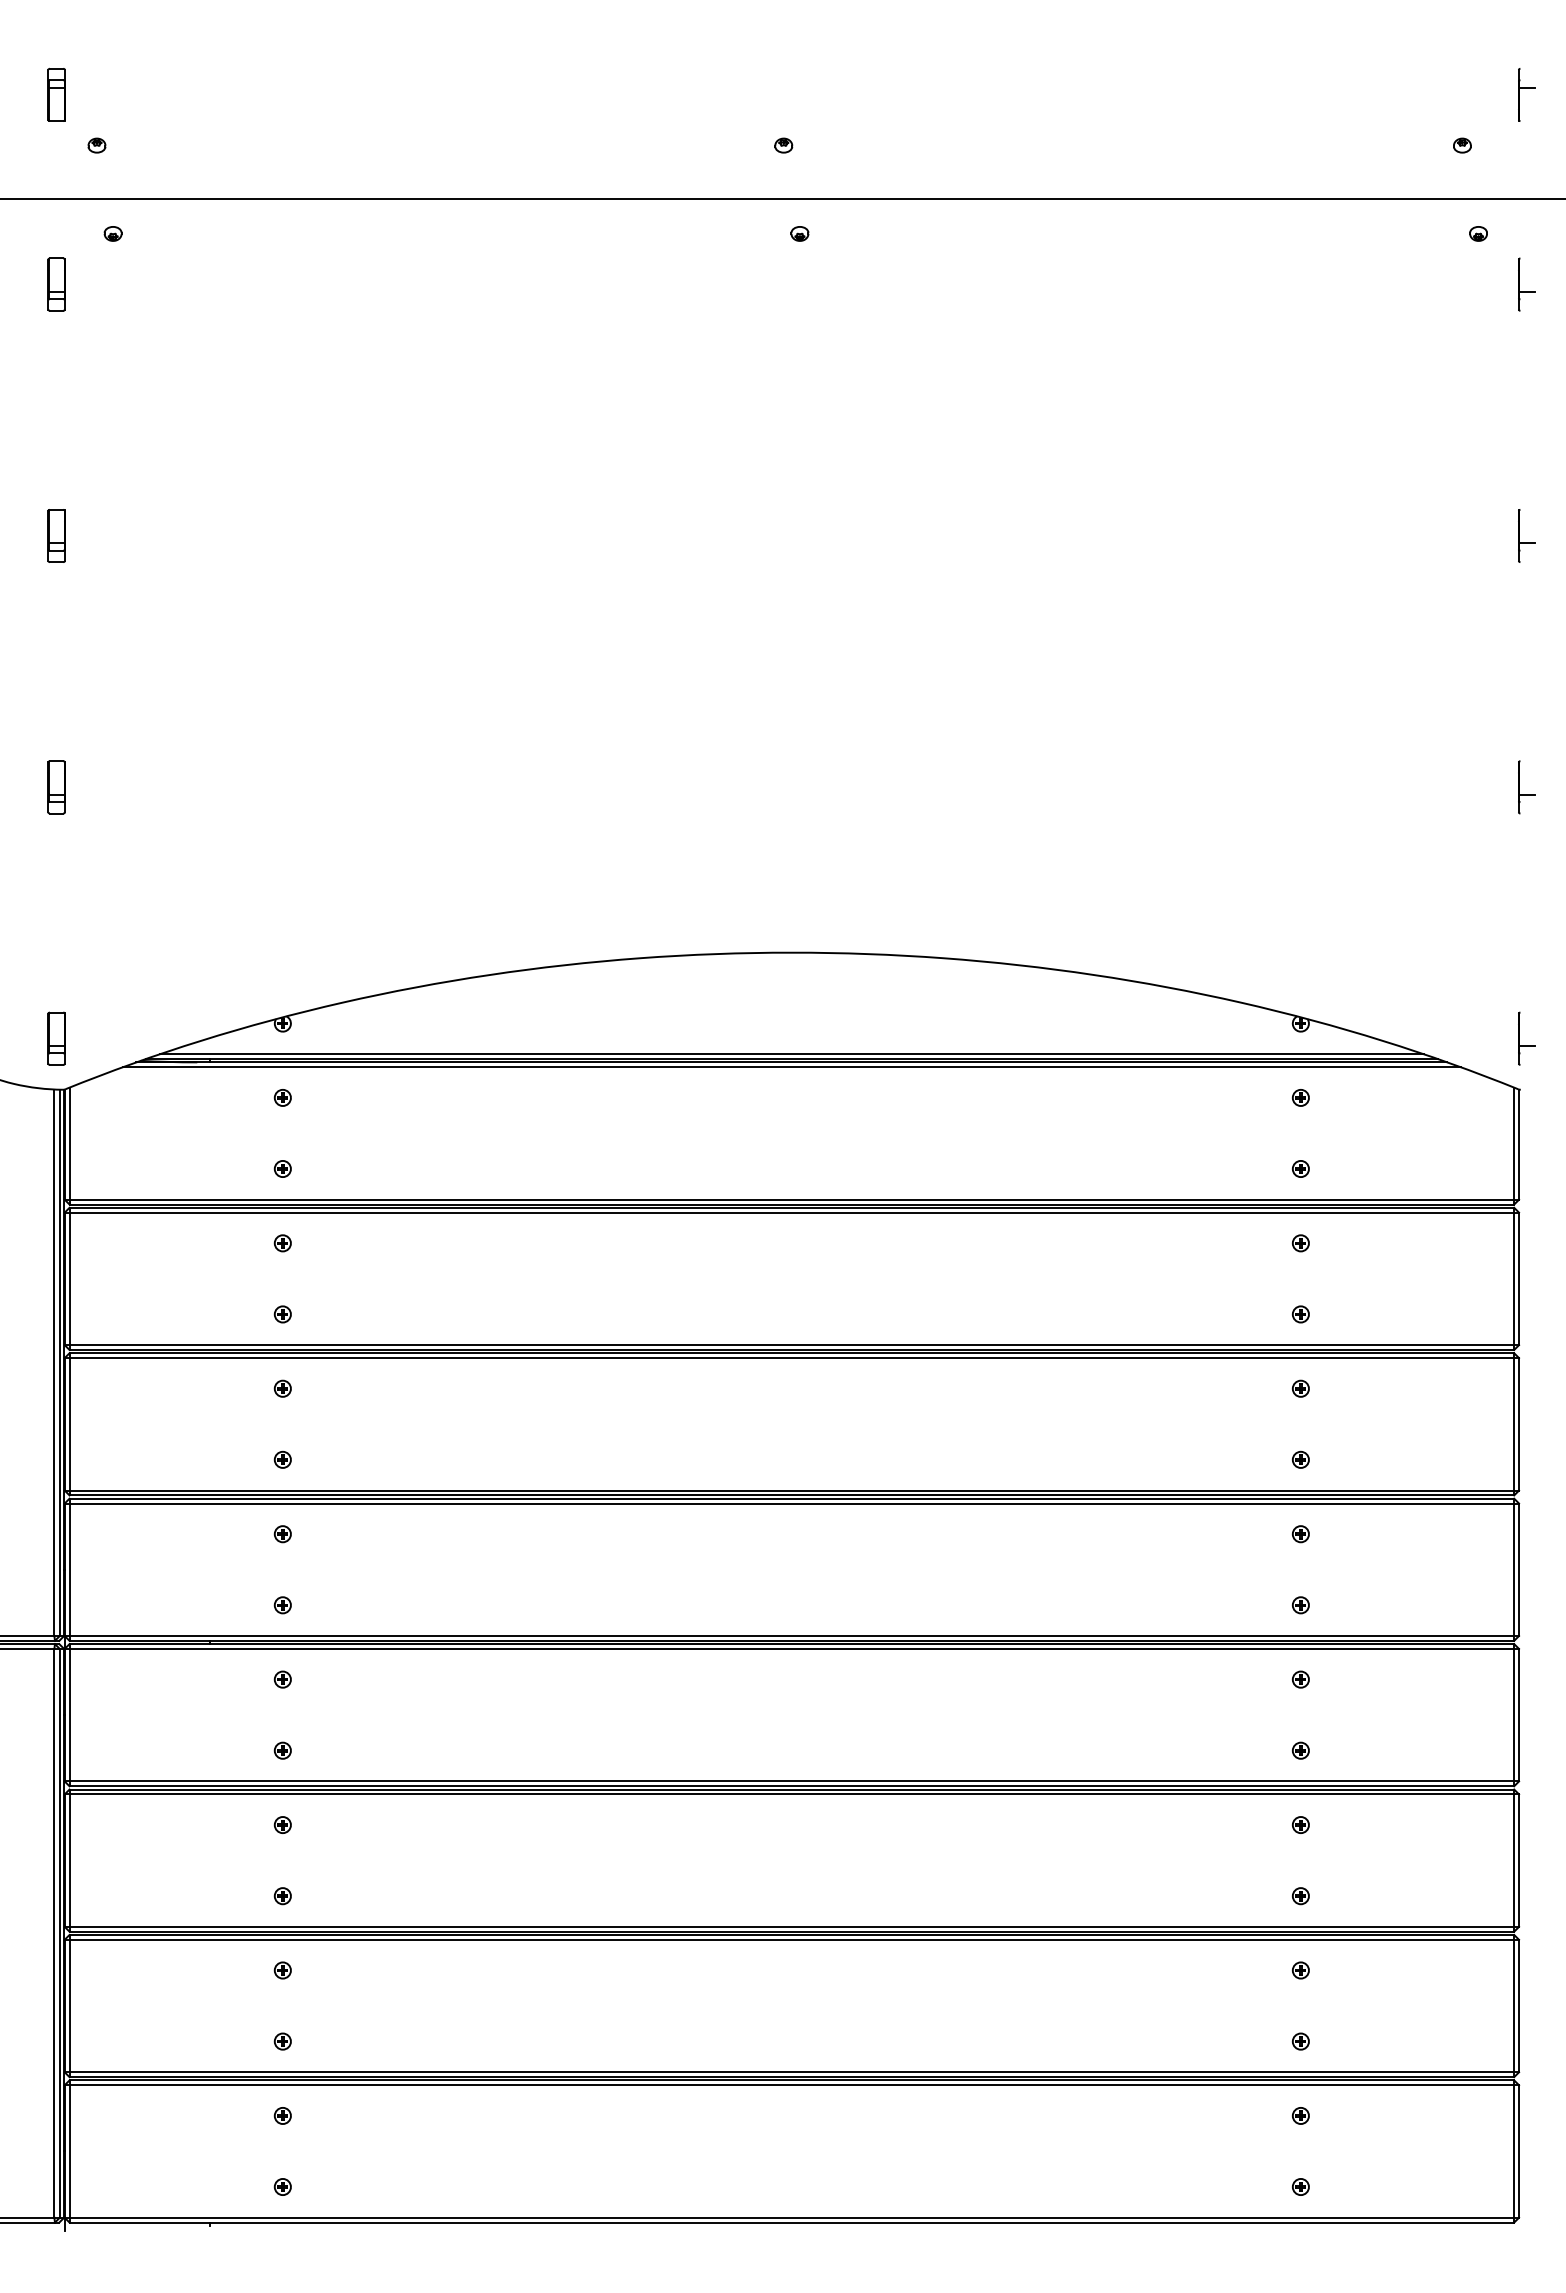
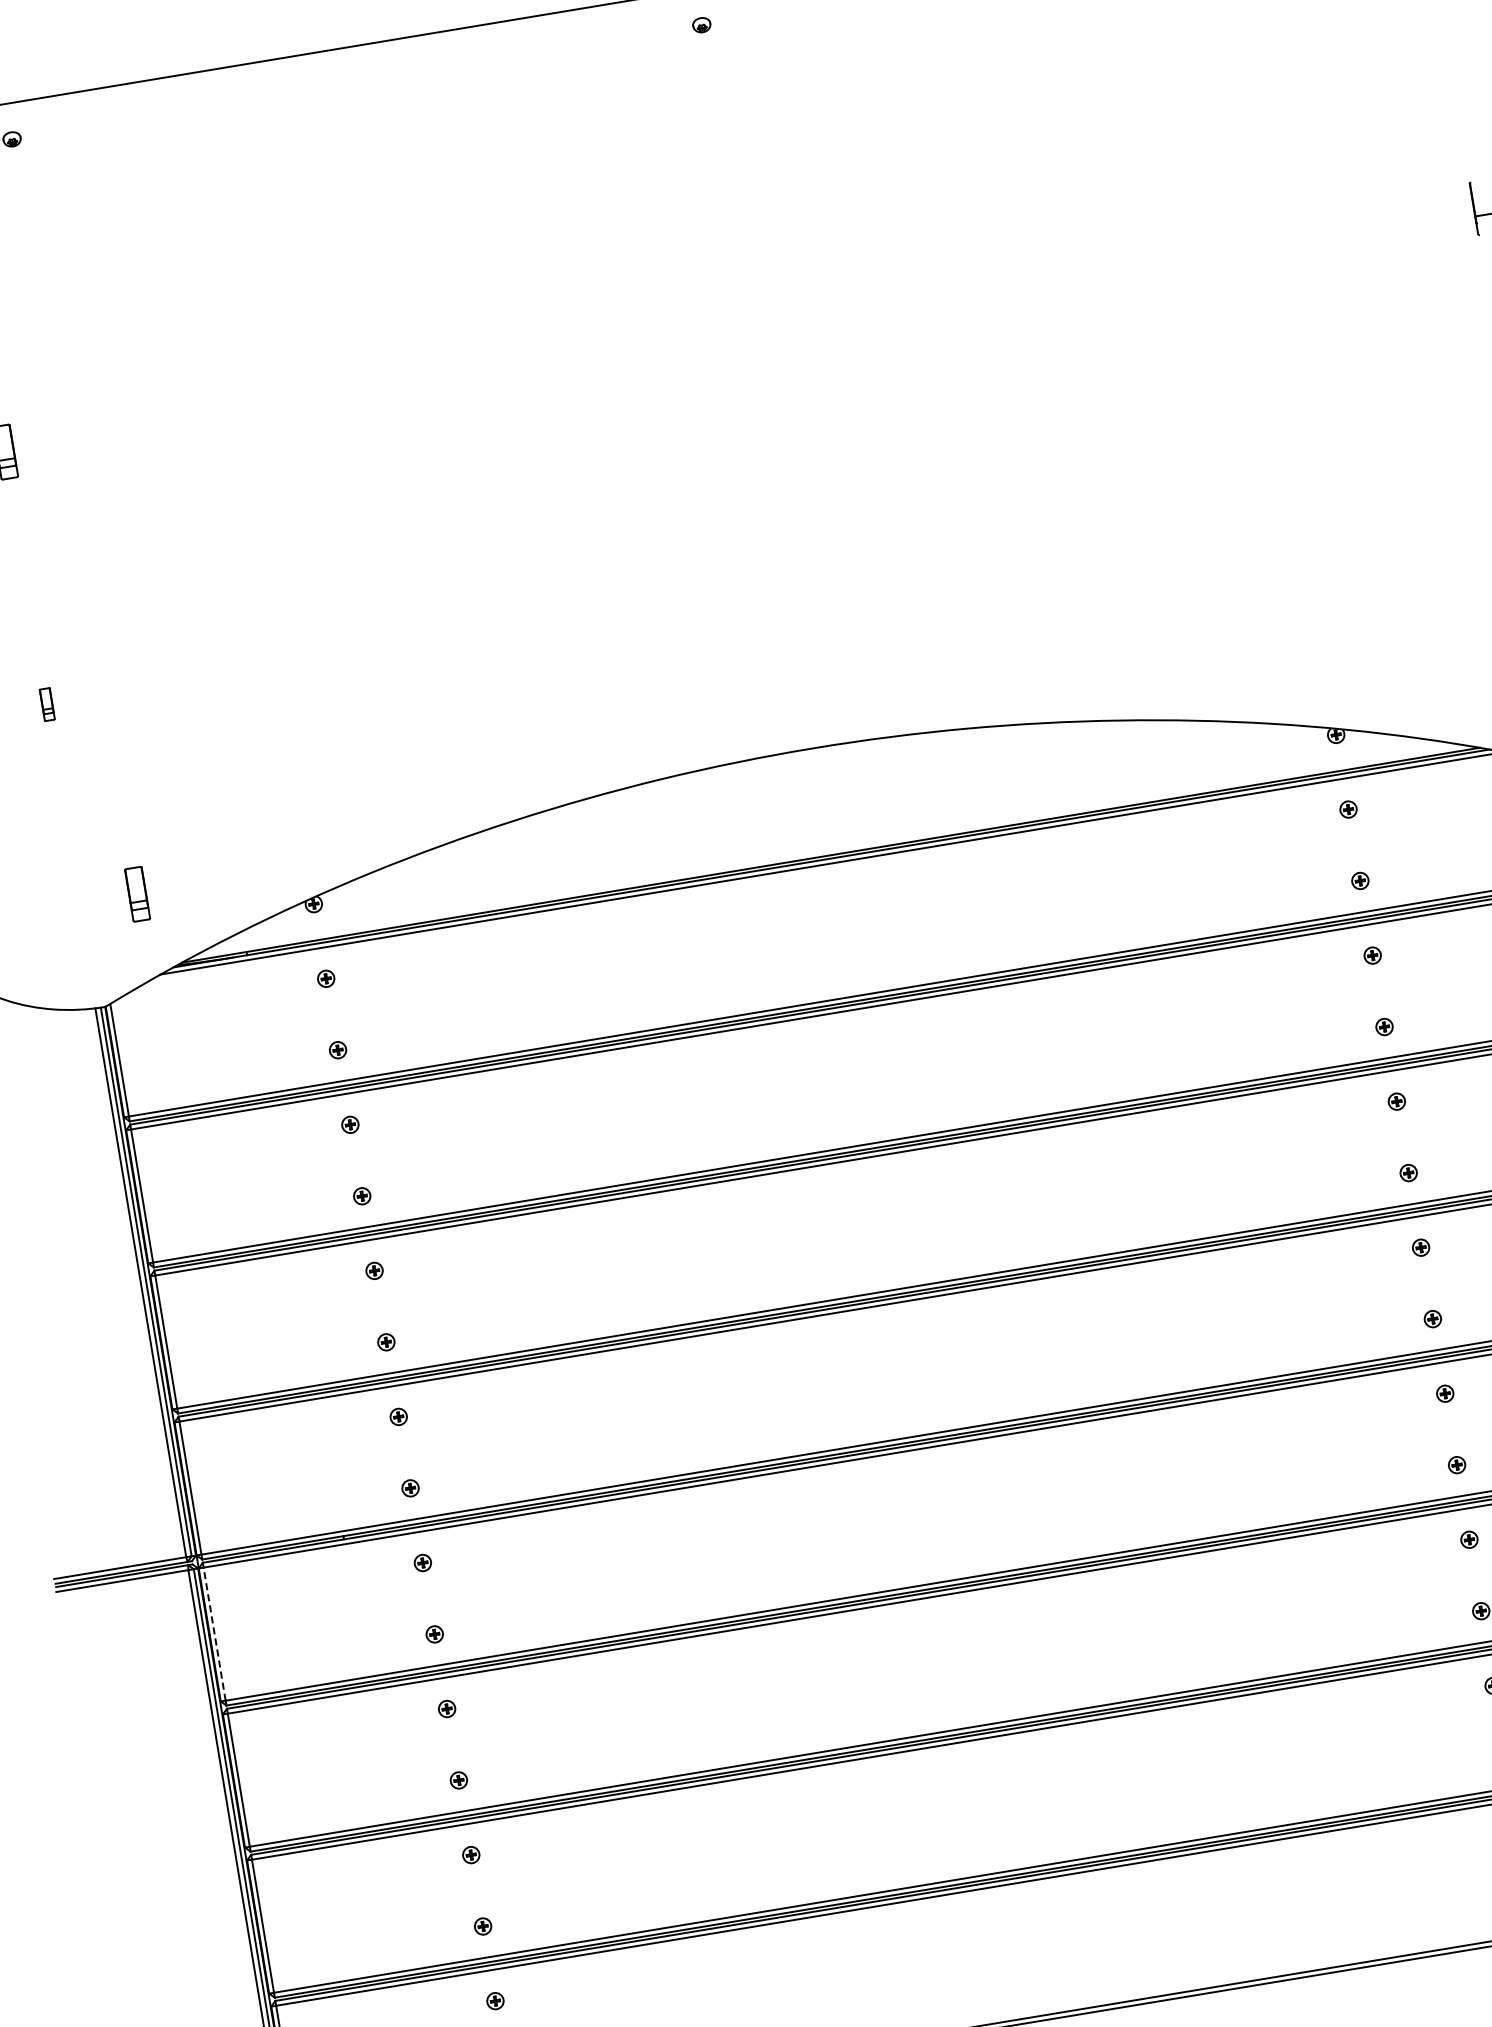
part: (56, 787) -> (47, 704), size x0.6
part: (56, 1038) -> (137, 894), moved
line: (791, 1054) -> (829, 850), removed
line: (69, 1714) -> (214, 1633), solid -> dashed

